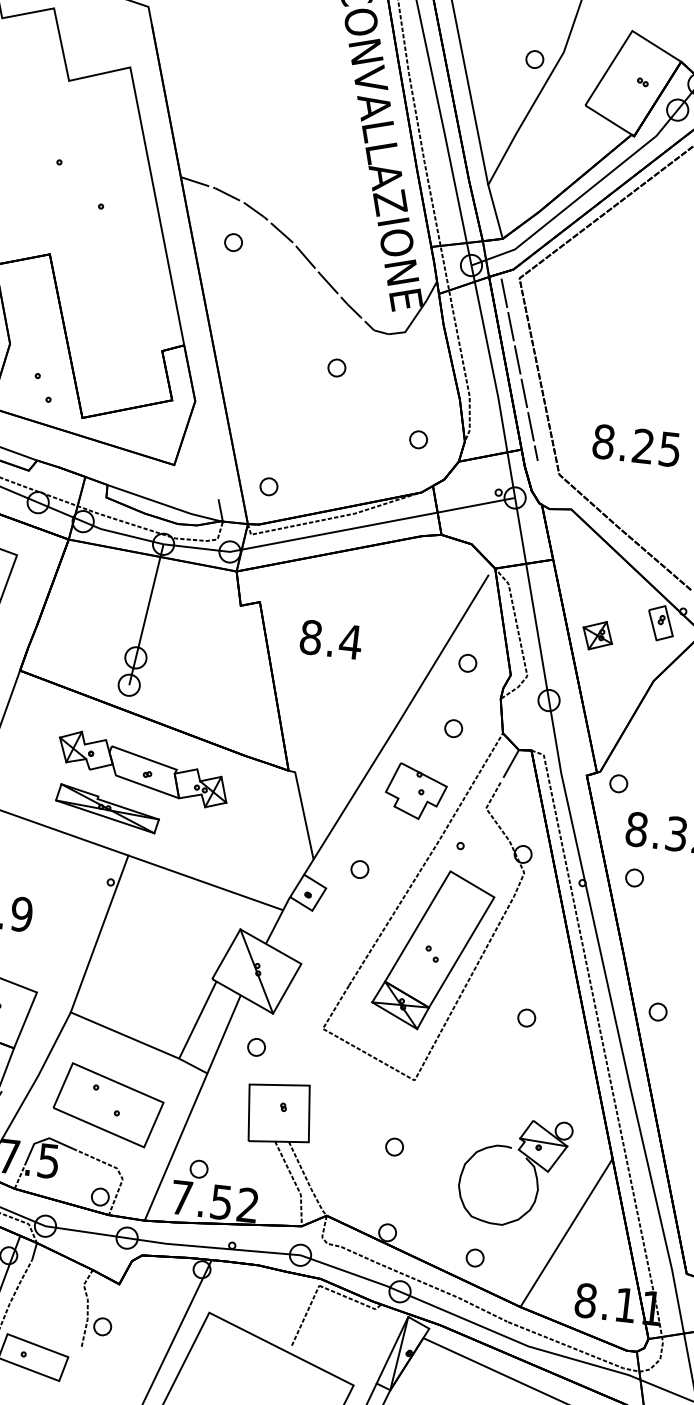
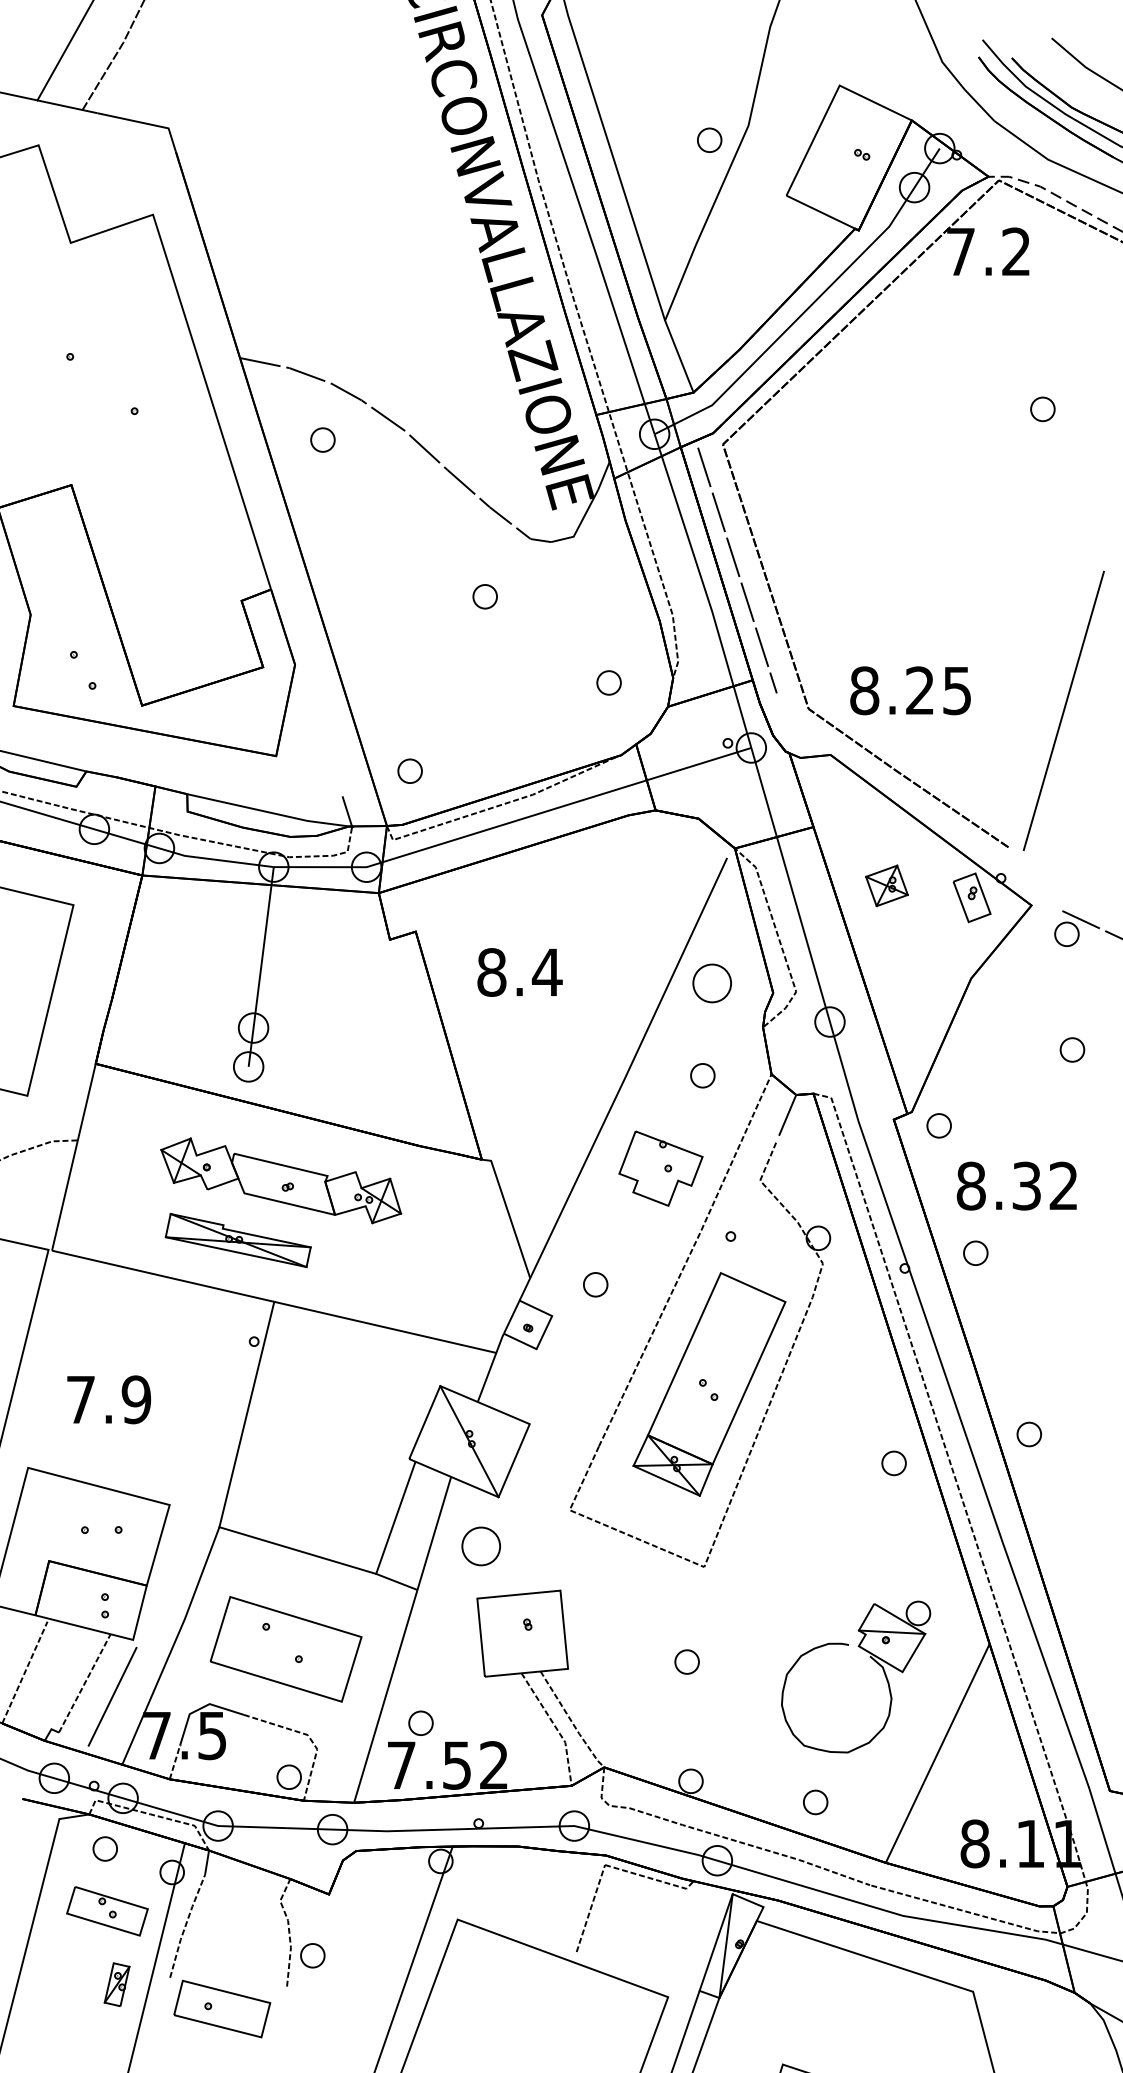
text: (636, 445) -> (910, 690), moved
part: (597, 635) -> (886, 885), moved
part: (467, 663) -> (711, 983), size x1.6
part: (526, 1018) -> (893, 1463), moved
part: (256, 1046) -> (480, 1545), size x1.6

